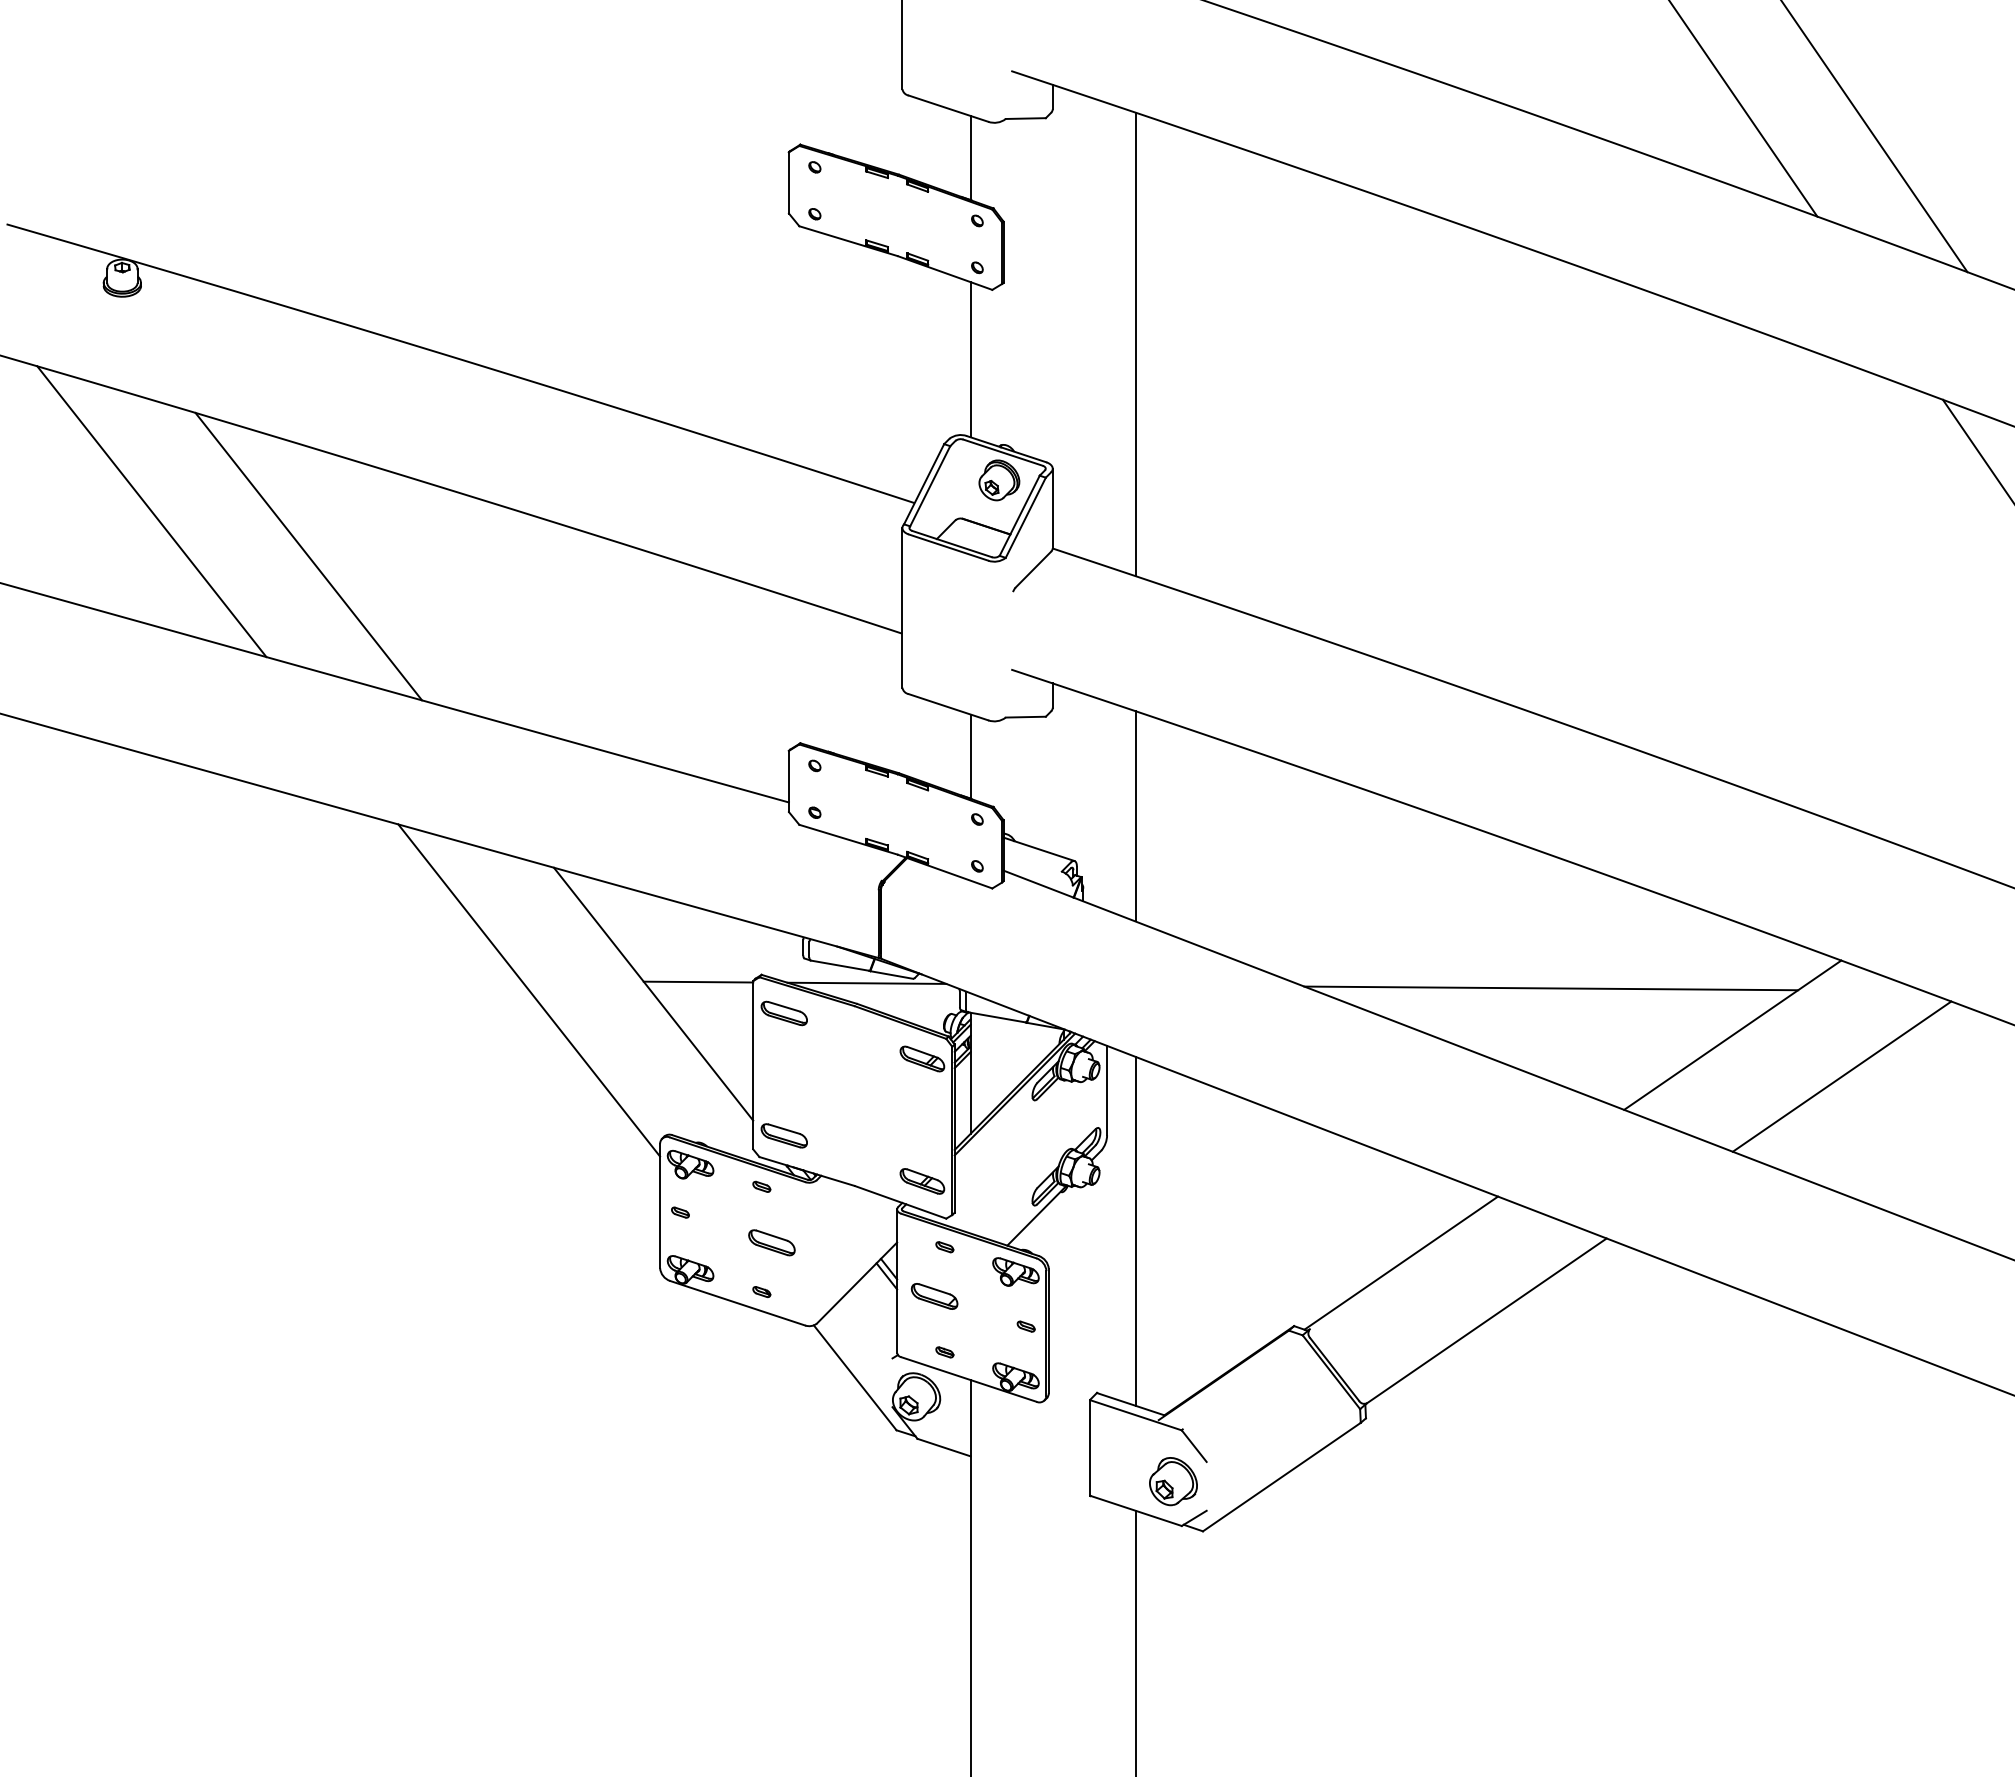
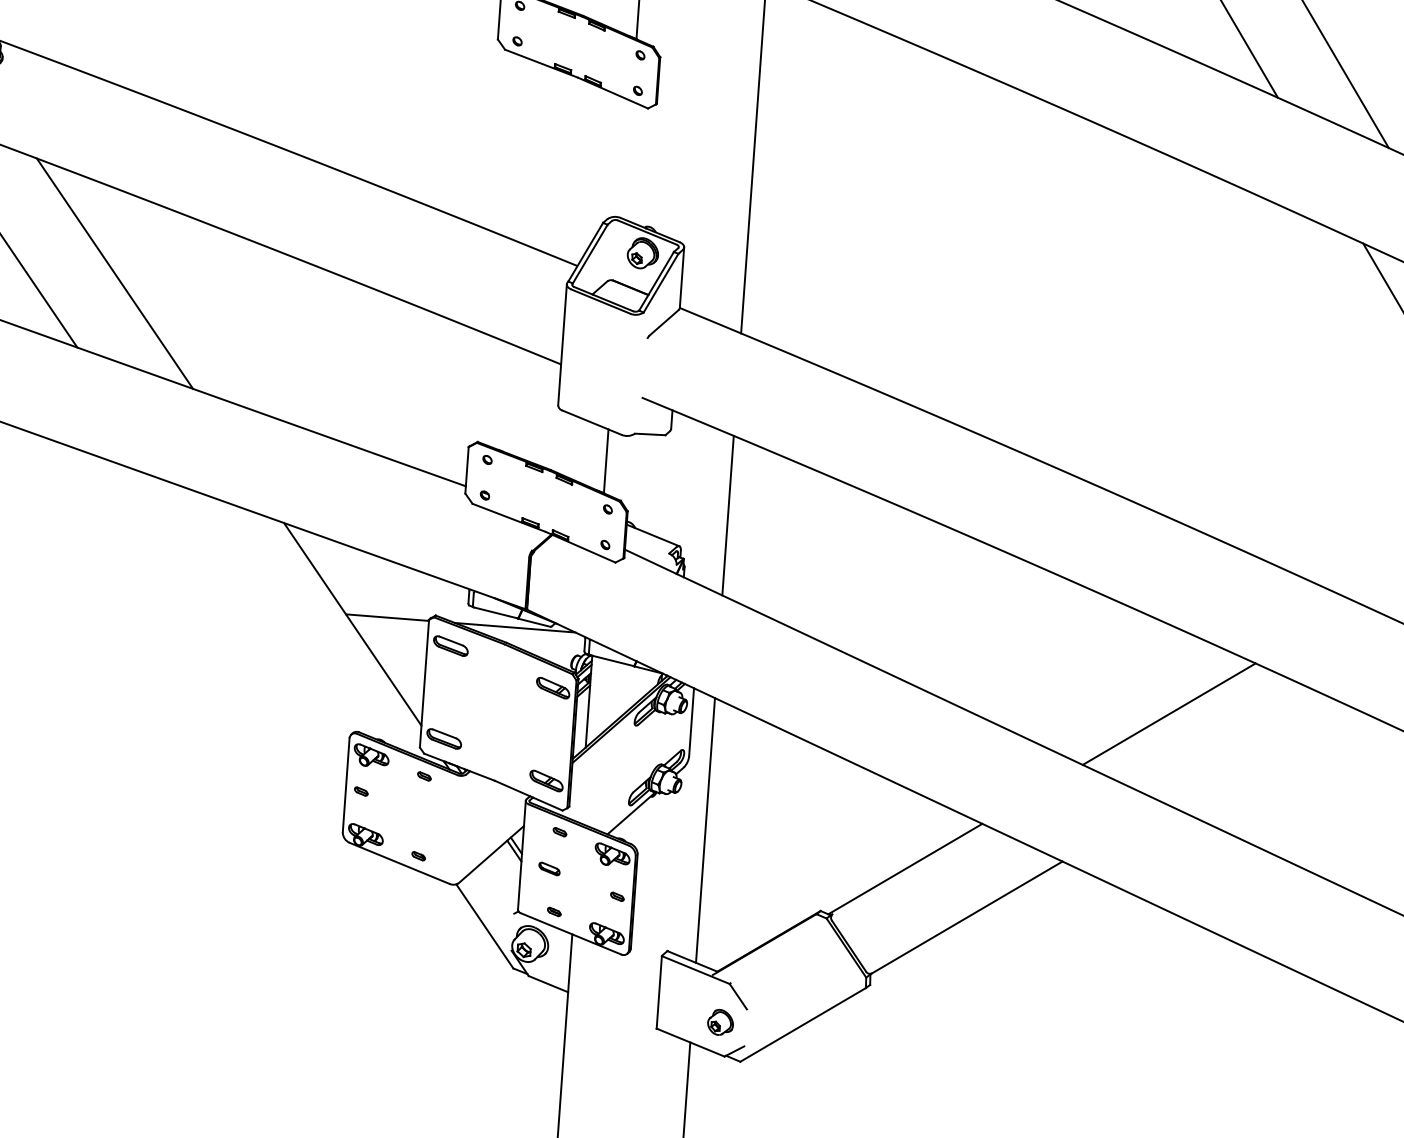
line: (970, 359) -> (627, 160), removed
line: (1551, 988) -> (1034, 668), removed
line: (529, 990) -> (258, 614), removed
line: (1841, 1076) -> (1249, 751), removed
part: (771, 1242) -> (428, 819), removed
part: (934, 1296) -> (549, 869), size x0.6
part: (1173, 1481) -> (720, 1022), size x0.7

